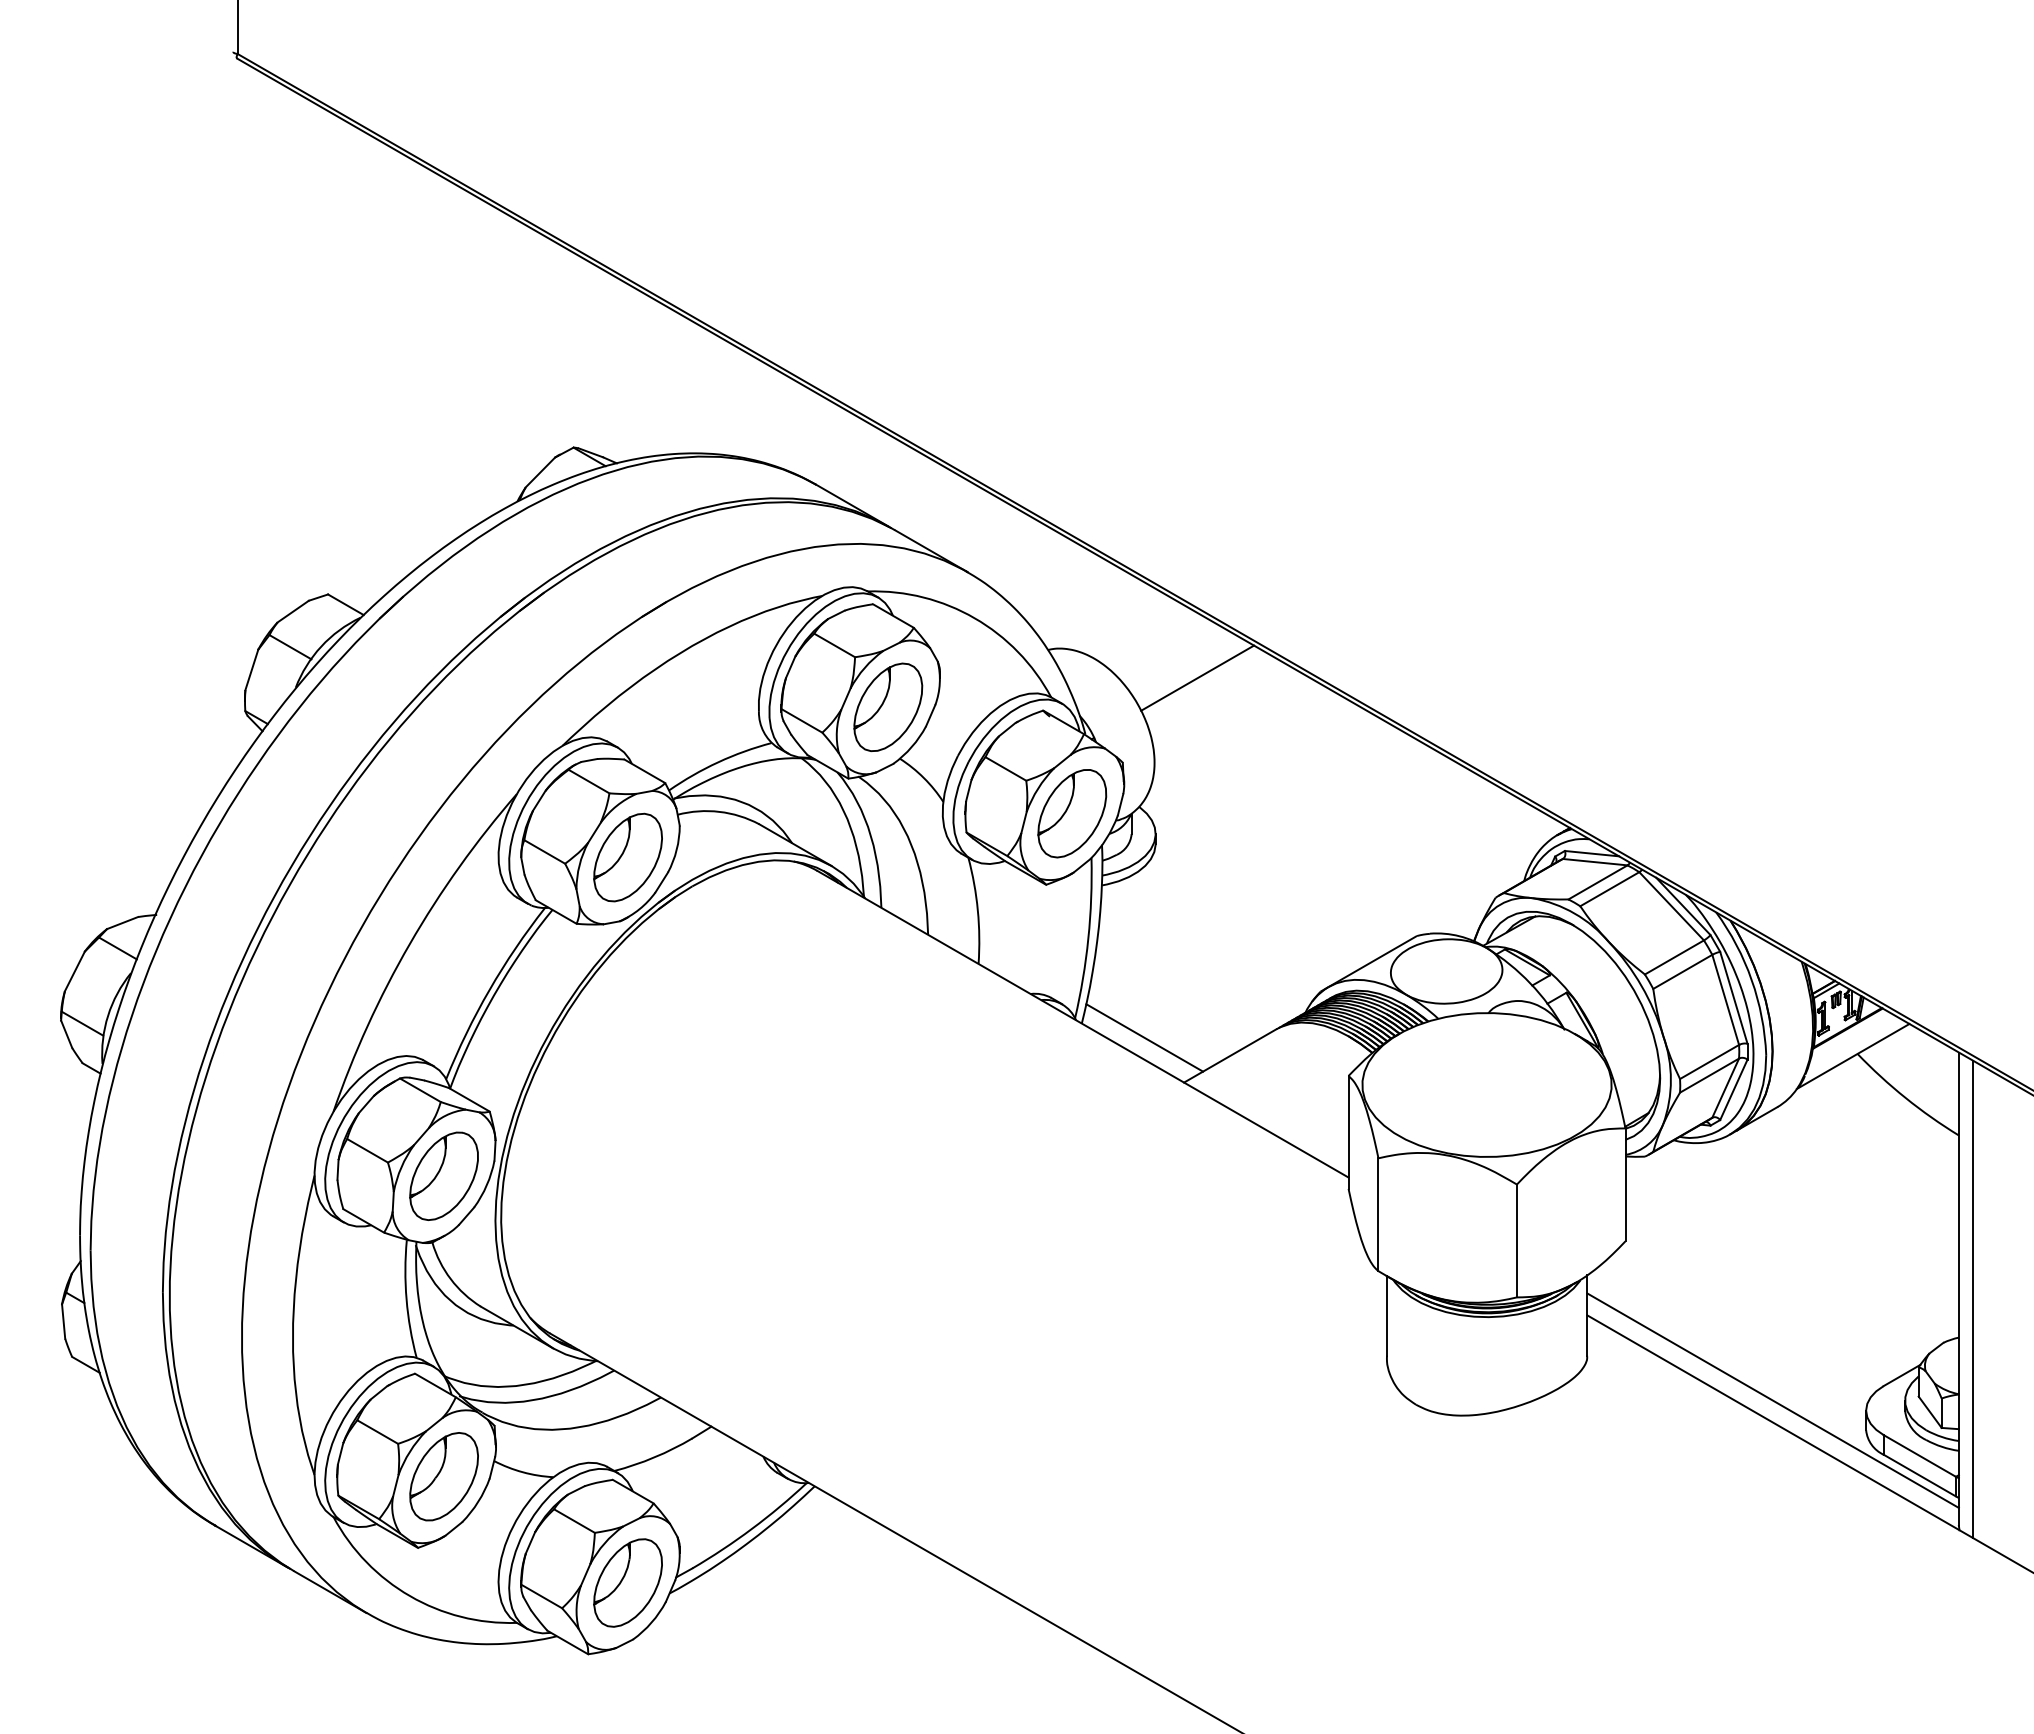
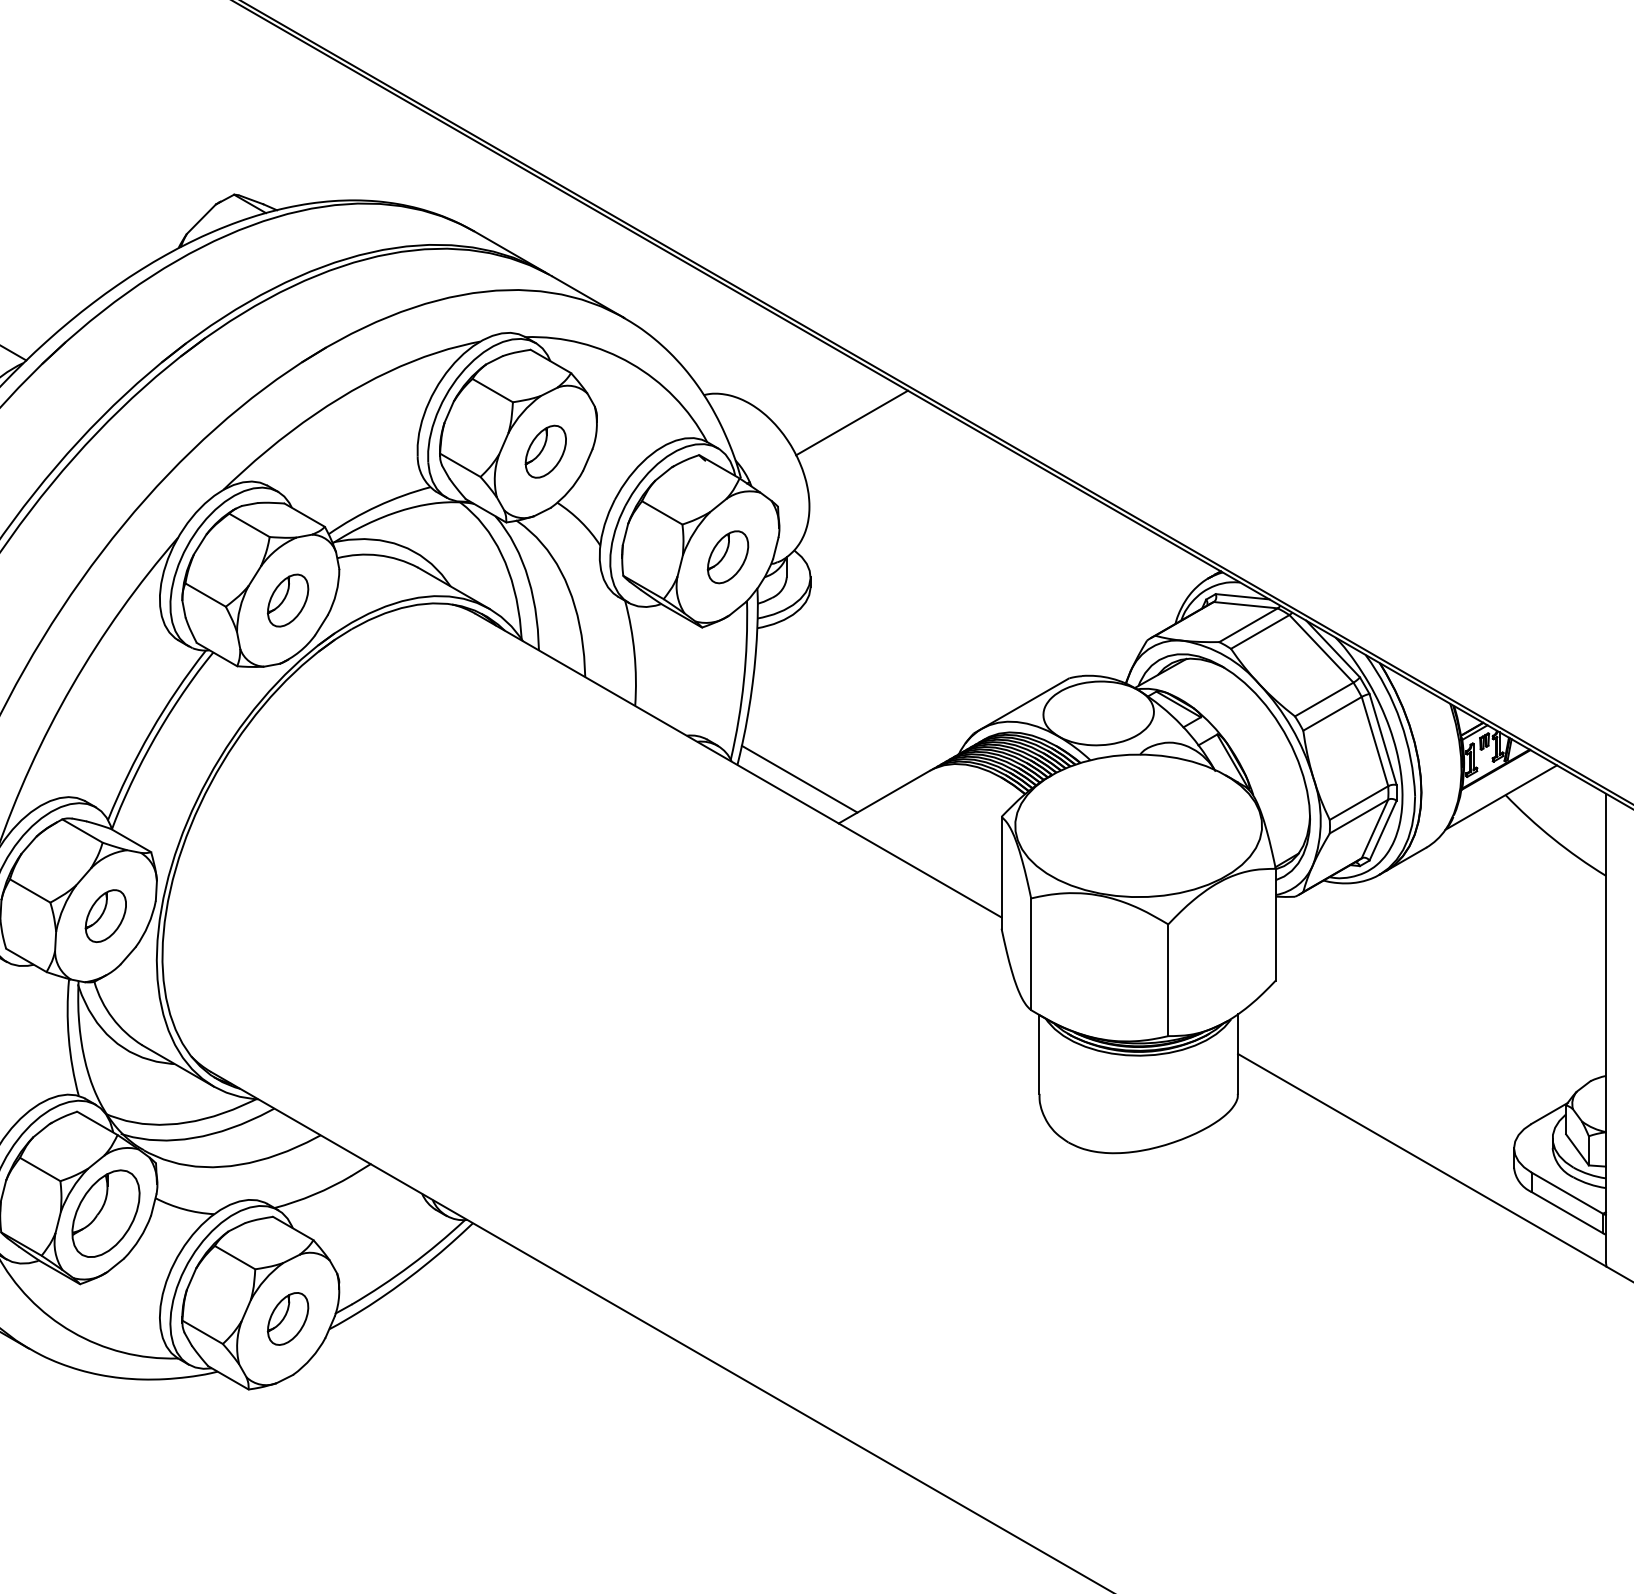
part: (888, 706) -> (546, 451), size x0.6
part: (1072, 813) -> (728, 556), size x0.6
part: (627, 857) -> (287, 600), size x0.6
part: (443, 1175) -> (105, 915), size x0.6
line: (1972, 1299) -> (1619, 1038), removed
line: (1772, 1400) -> (1421, 1138), removed
part: (627, 1582) -> (287, 1318), size x0.6

